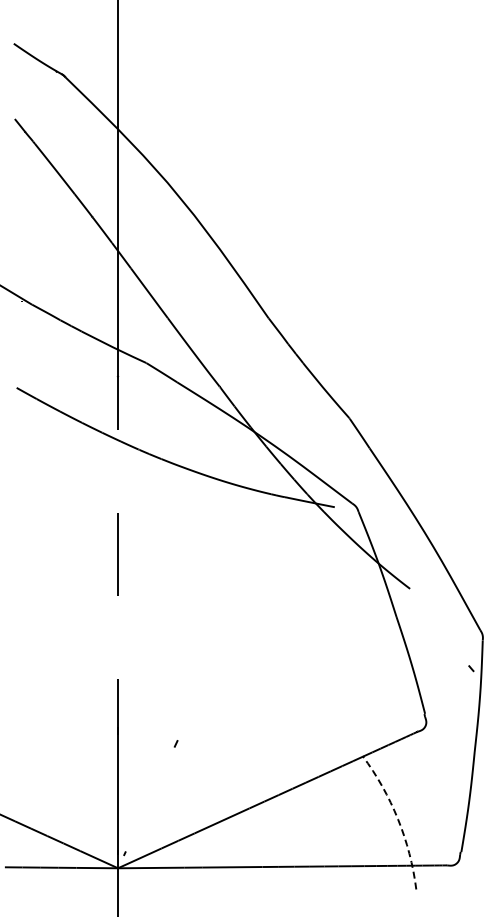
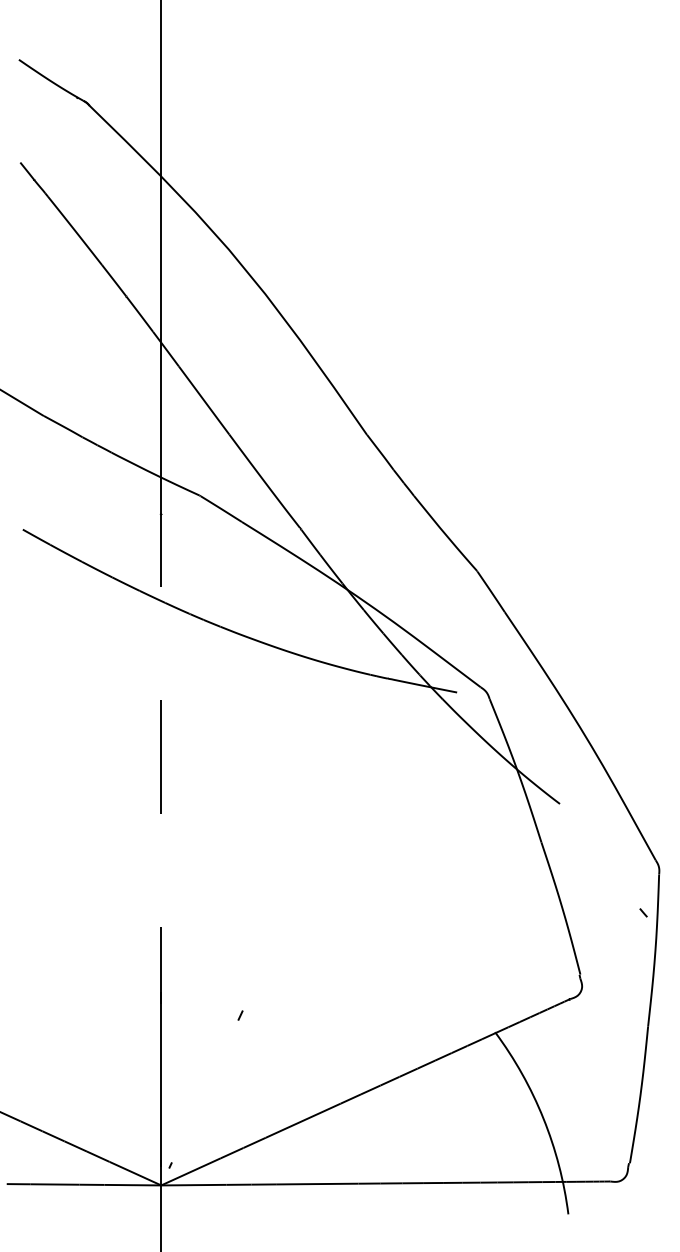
arc: (398, 819) -> (544, 1118), dashed -> solid

